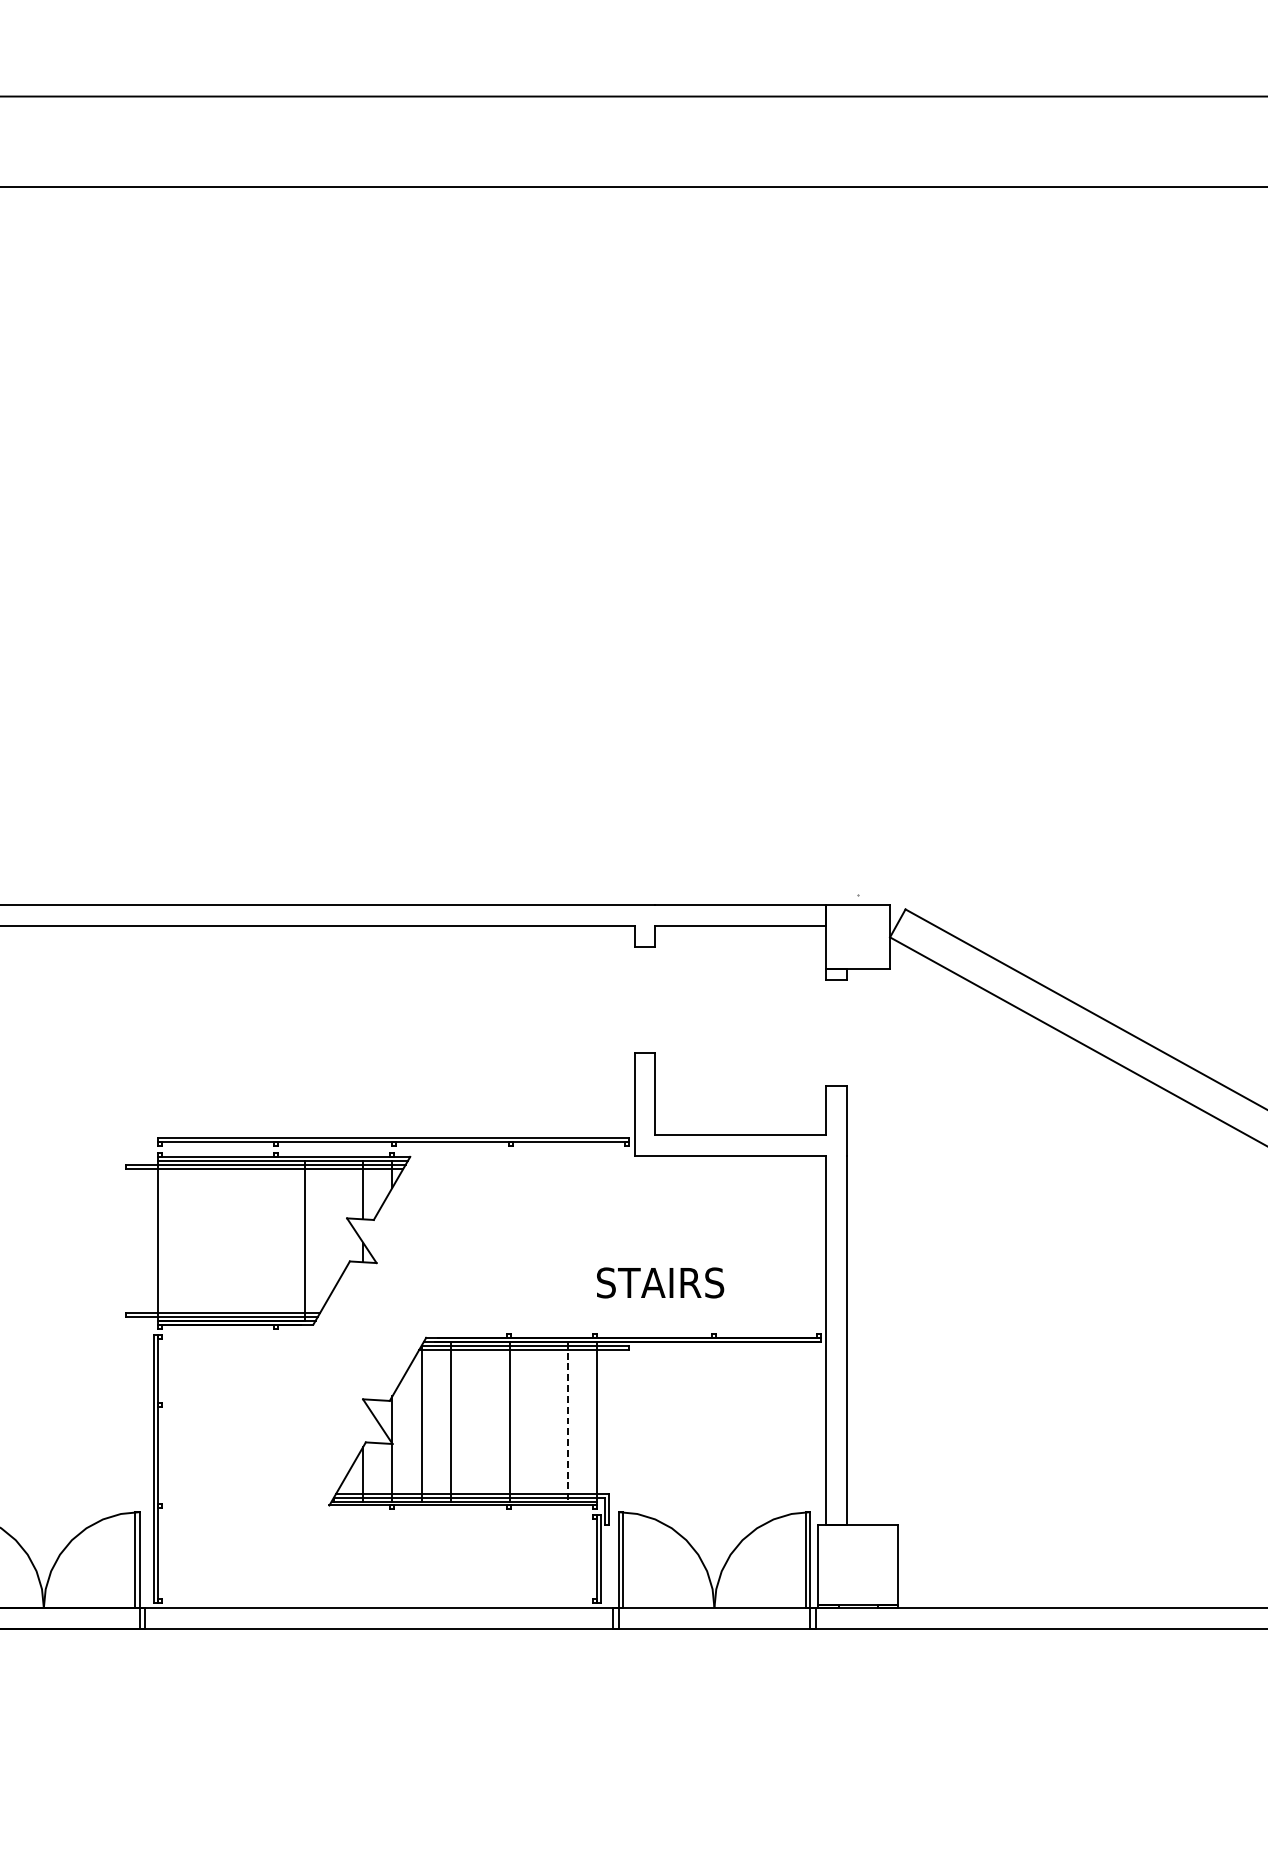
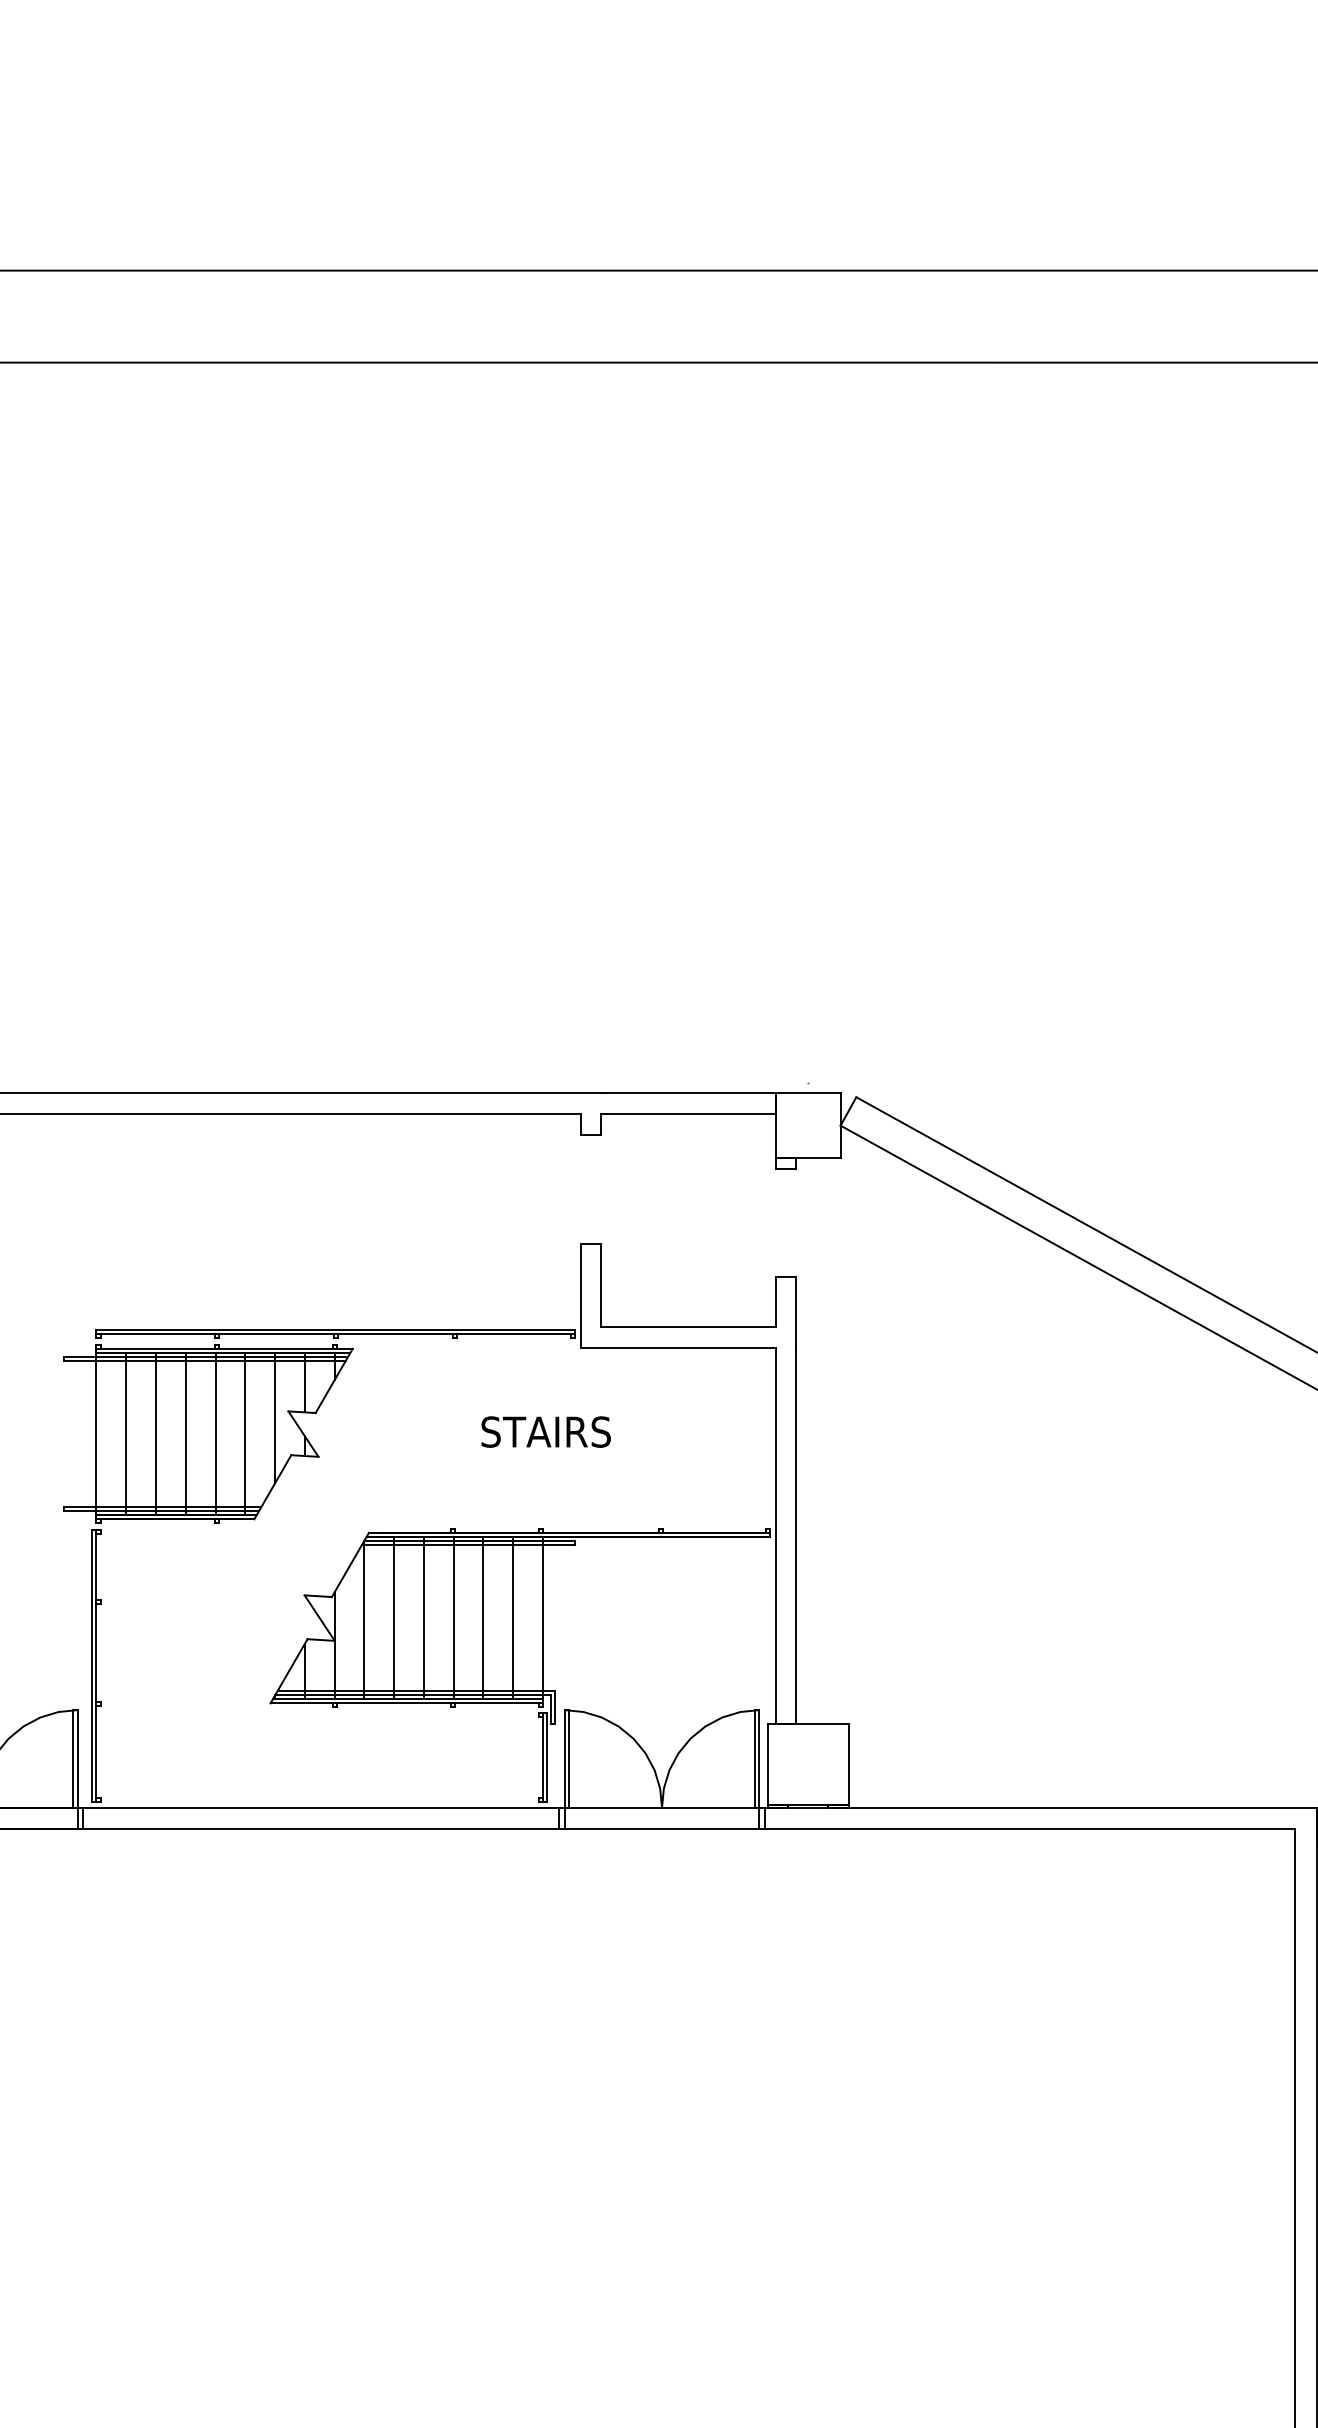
line: (334, 1224) -> (275, 1417), added
line: (187, 1240) -> (126, 1433), added
line: (217, 1240) -> (156, 1433), added
line: (245, 1240) -> (185, 1433), added
line: (275, 1240) -> (215, 1433), added
text: (659, 1282) -> (545, 1431), moved
line: (479, 1421) -> (423, 1617), added
line: (538, 1421) -> (483, 1617), added
line: (568, 1422) -> (513, 1618), dashed -> solid

